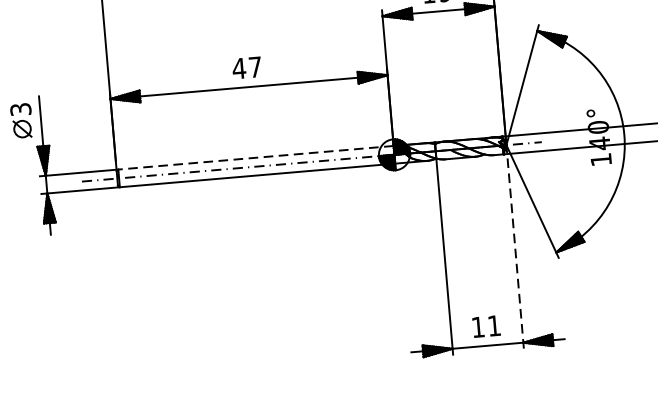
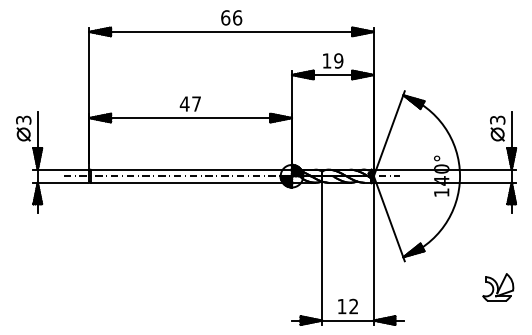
line: (256, 157) -> (191, 169), dashed -> solid
line: (514, 246) -> (373, 250), dashed -> solid
text: (493, 324) -> (353, 305), 11 -> 12

